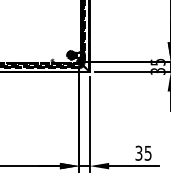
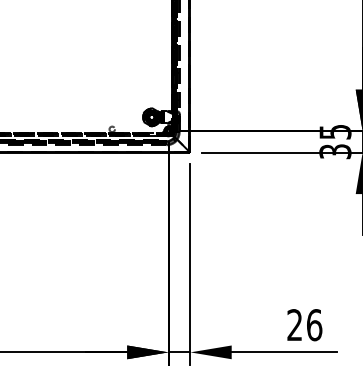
text: (143, 152) -> (304, 323), 35 -> 26

